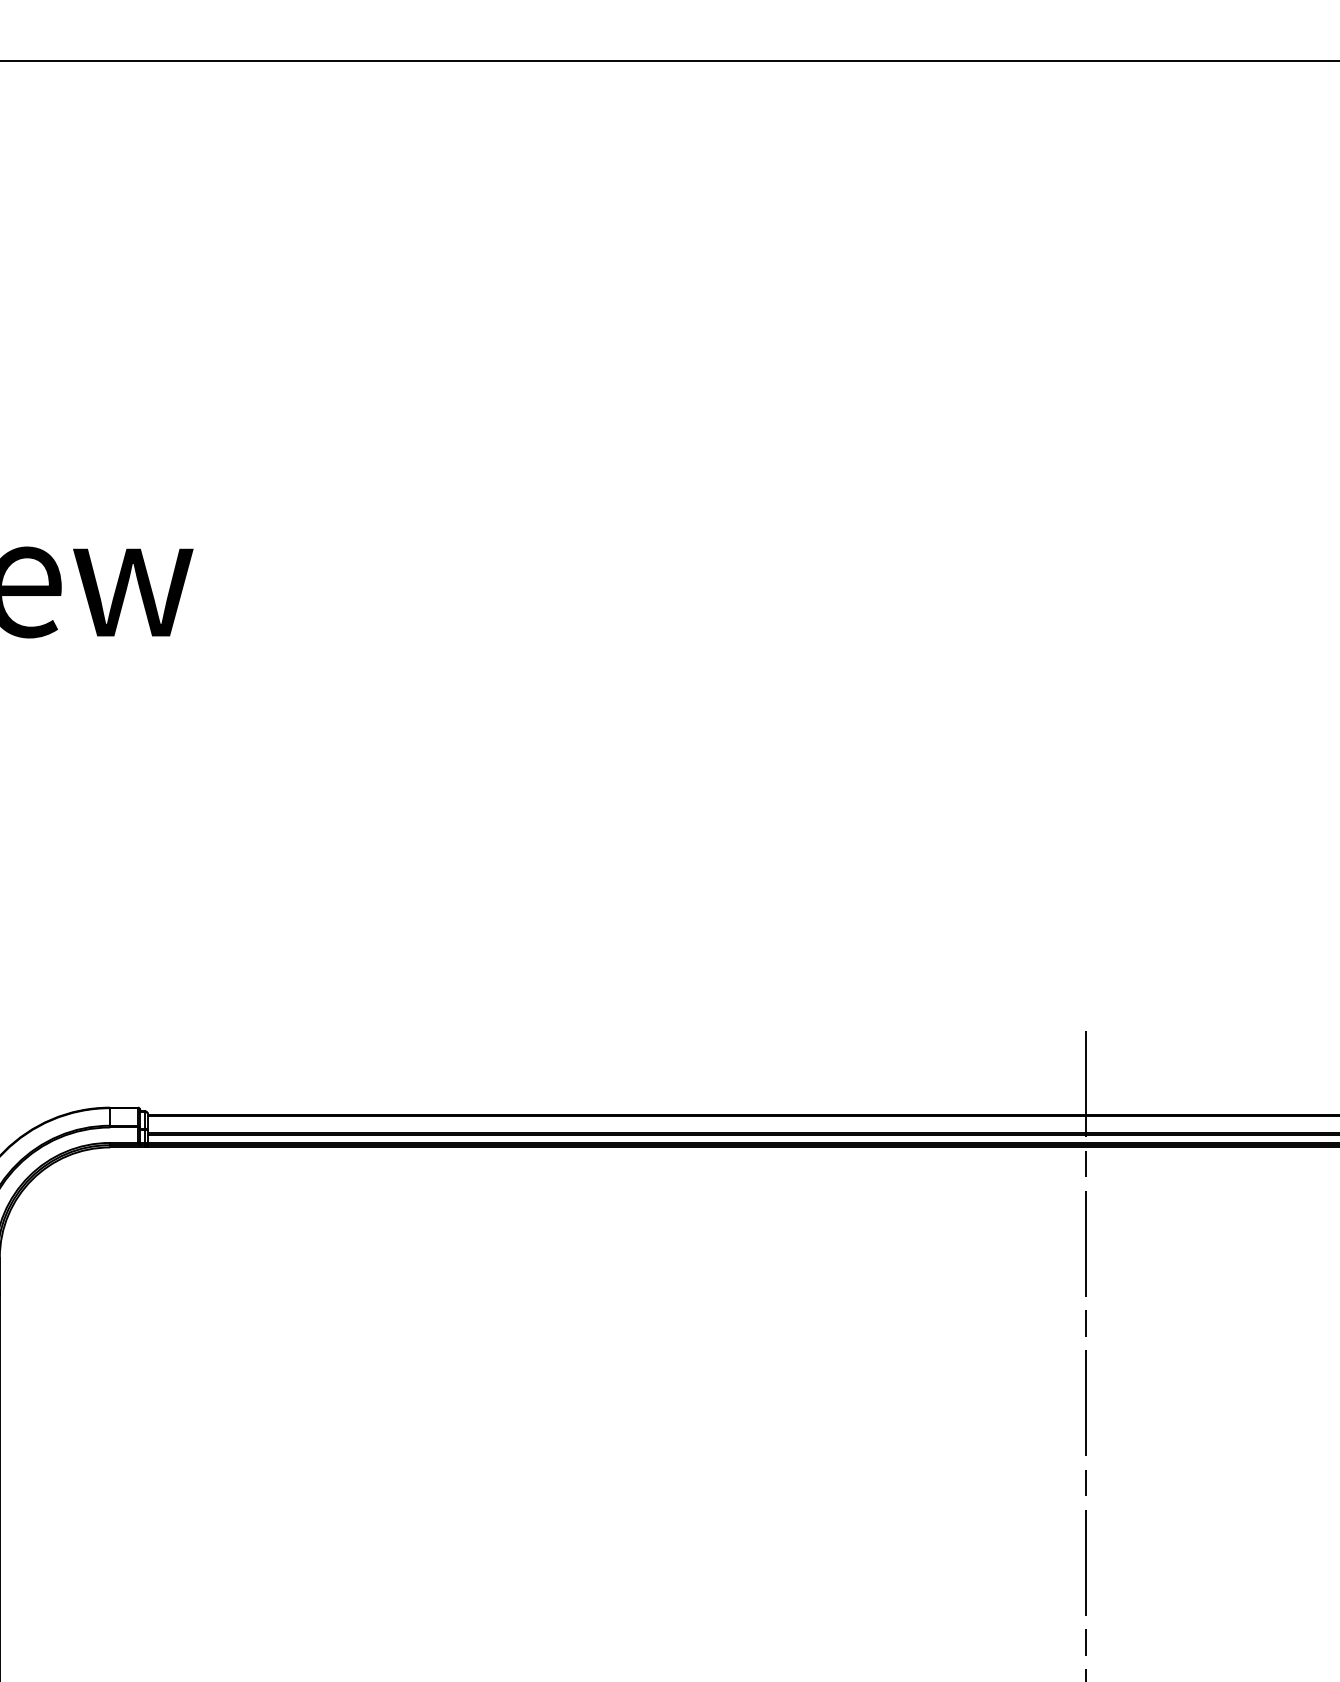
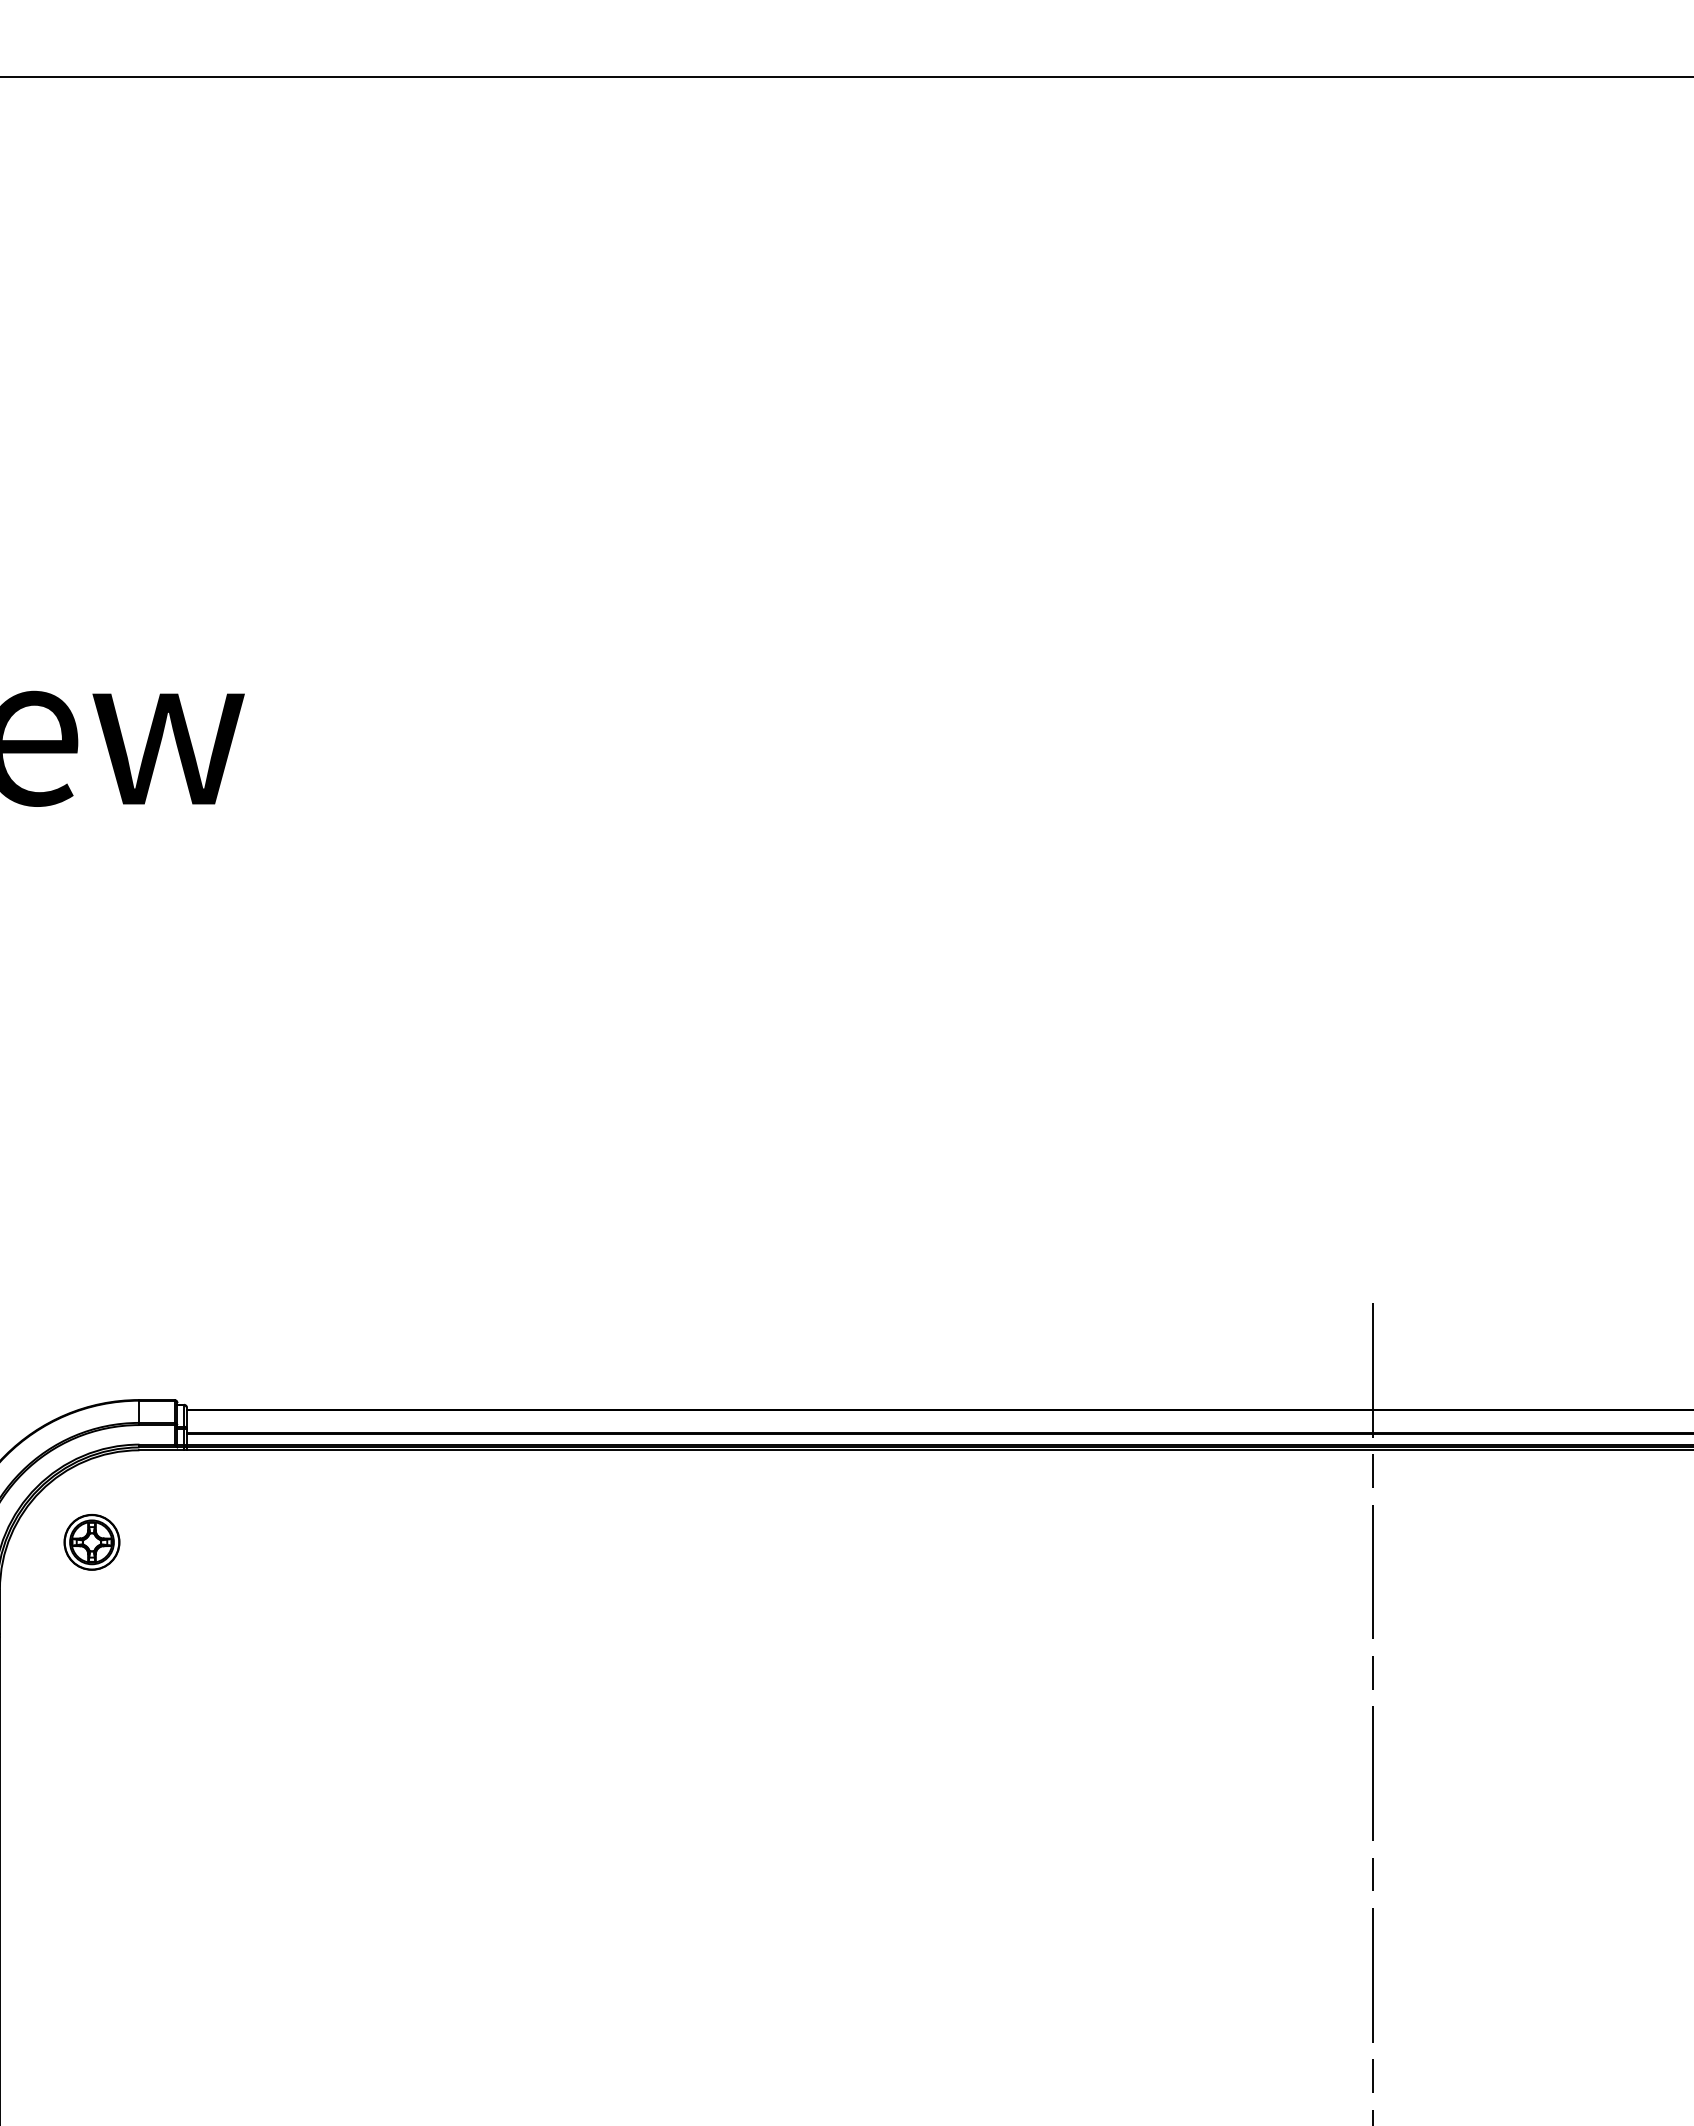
part: (72, 1220) -> (91, 1542), added

